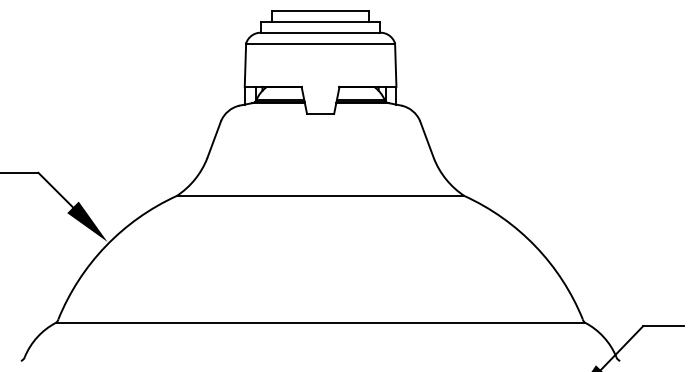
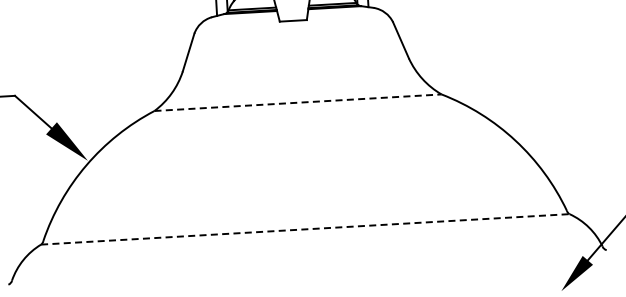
line: (320, 195) -> (297, 102), solid -> dashed
line: (320, 322) -> (305, 229), solid -> dashed

